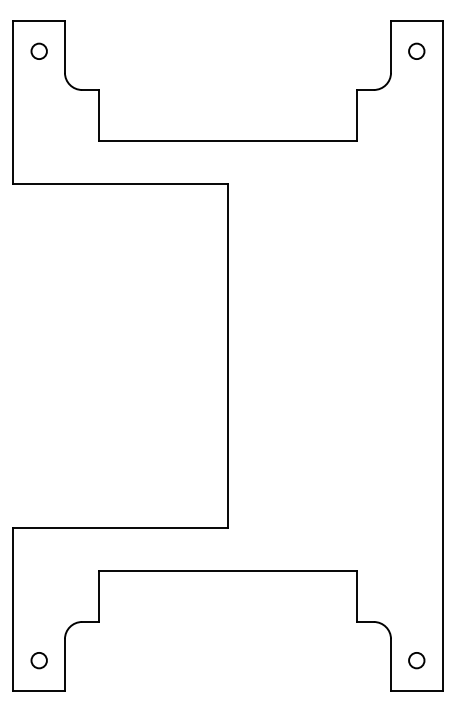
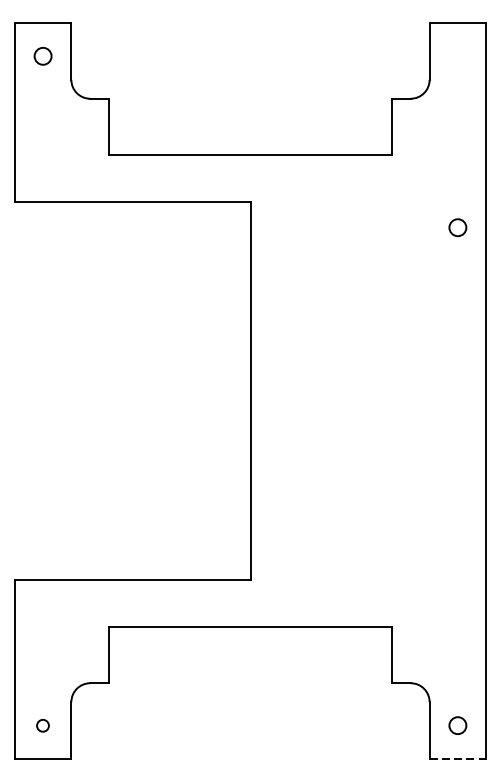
circle: (416, 50) -> (457, 226), moved
circle: (38, 660) -> (42, 725), size x0.7
line: (416, 690) -> (457, 758), solid -> dashed

